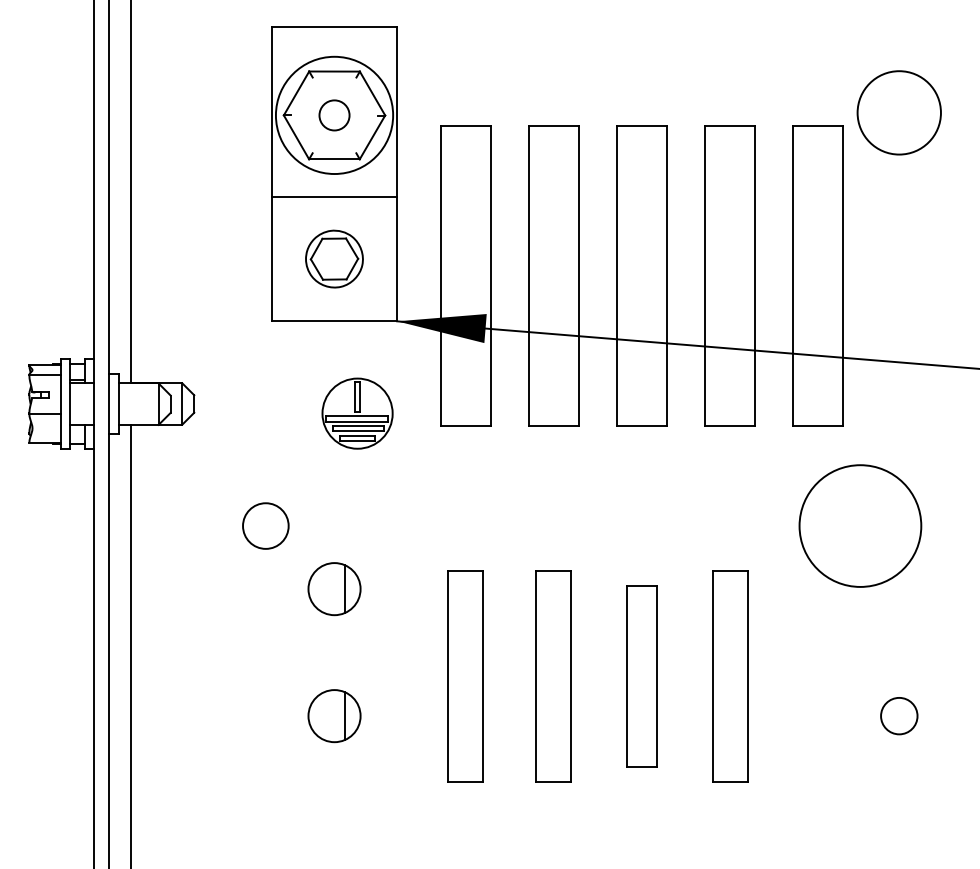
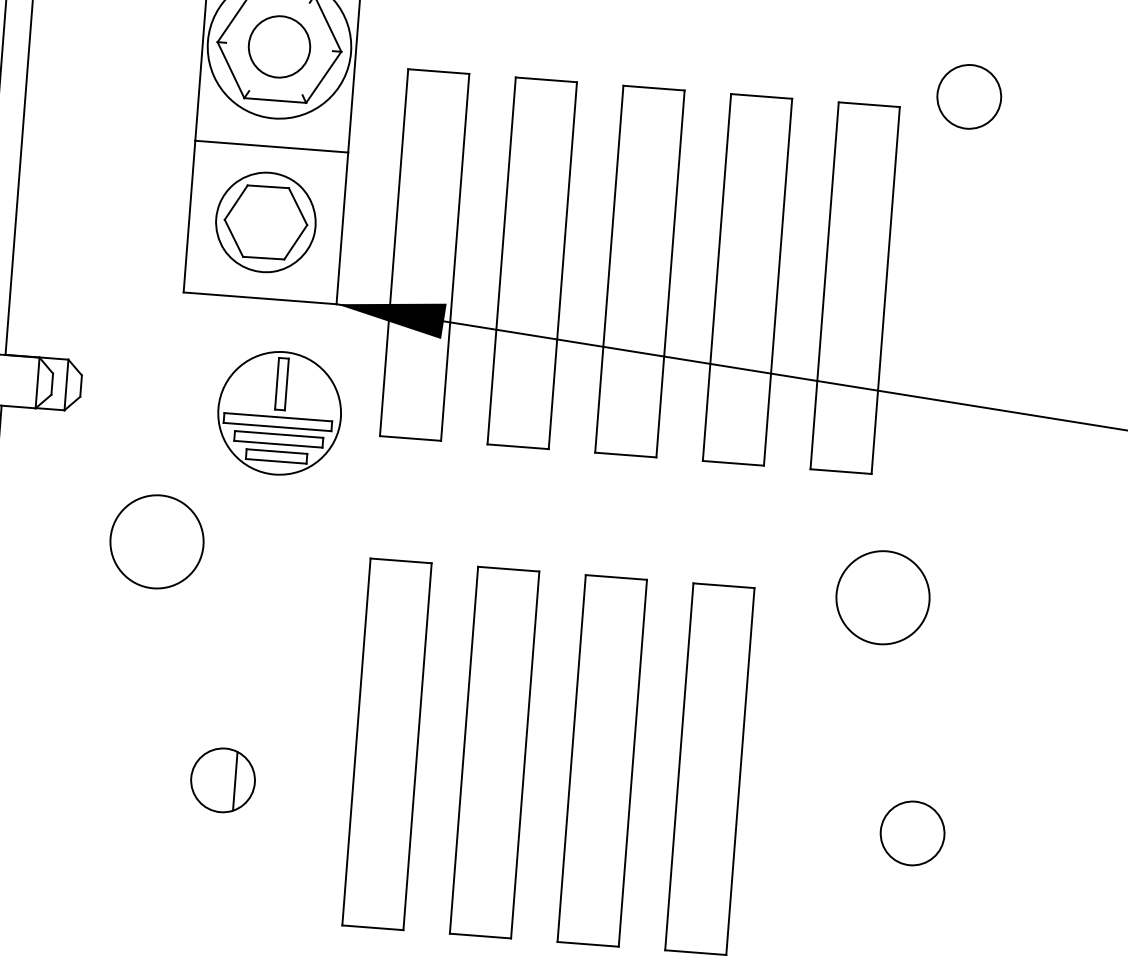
circle: (899, 112) -> (969, 96), size x0.62
circle: (334, 115) -> (279, 47), size x1.67
part: (334, 258) -> (266, 221), size x1.43
part: (357, 413) -> (279, 413), size x1.43
circle: (265, 526) -> (156, 542), size x1.67
circle: (860, 526) -> (883, 598), size x0.62
part: (334, 589) -> (234, 625), removed
part: (465, 676) -> (386, 744), size x1.43
part: (553, 676) -> (494, 752), size x1.43
part: (641, 676) -> (601, 760), size x1.67
part: (729, 676) -> (709, 769), size x1.43
circle: (899, 716) -> (912, 833), size x1.43

